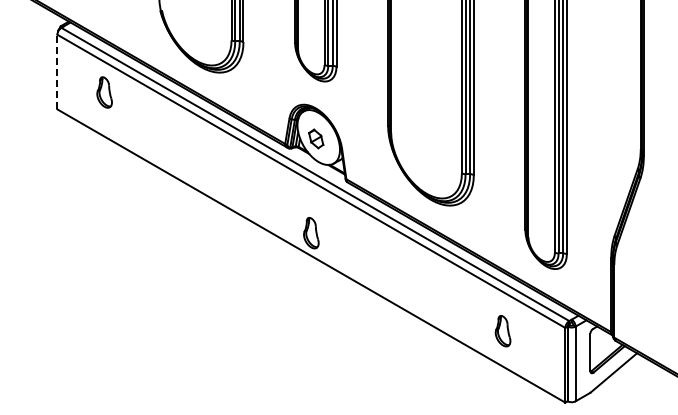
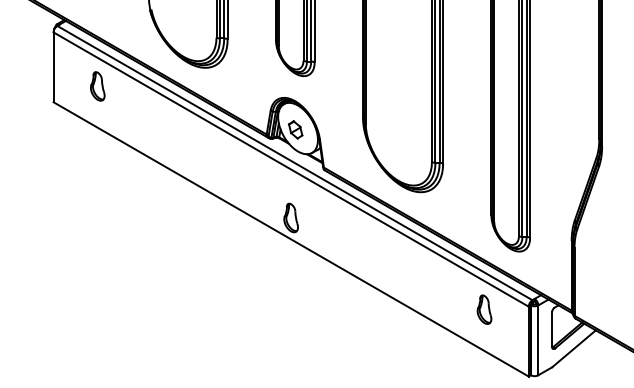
line: (57, 71) -> (53, 66), dashed -> solid
part: (502, 331) -> (483, 309), moved

